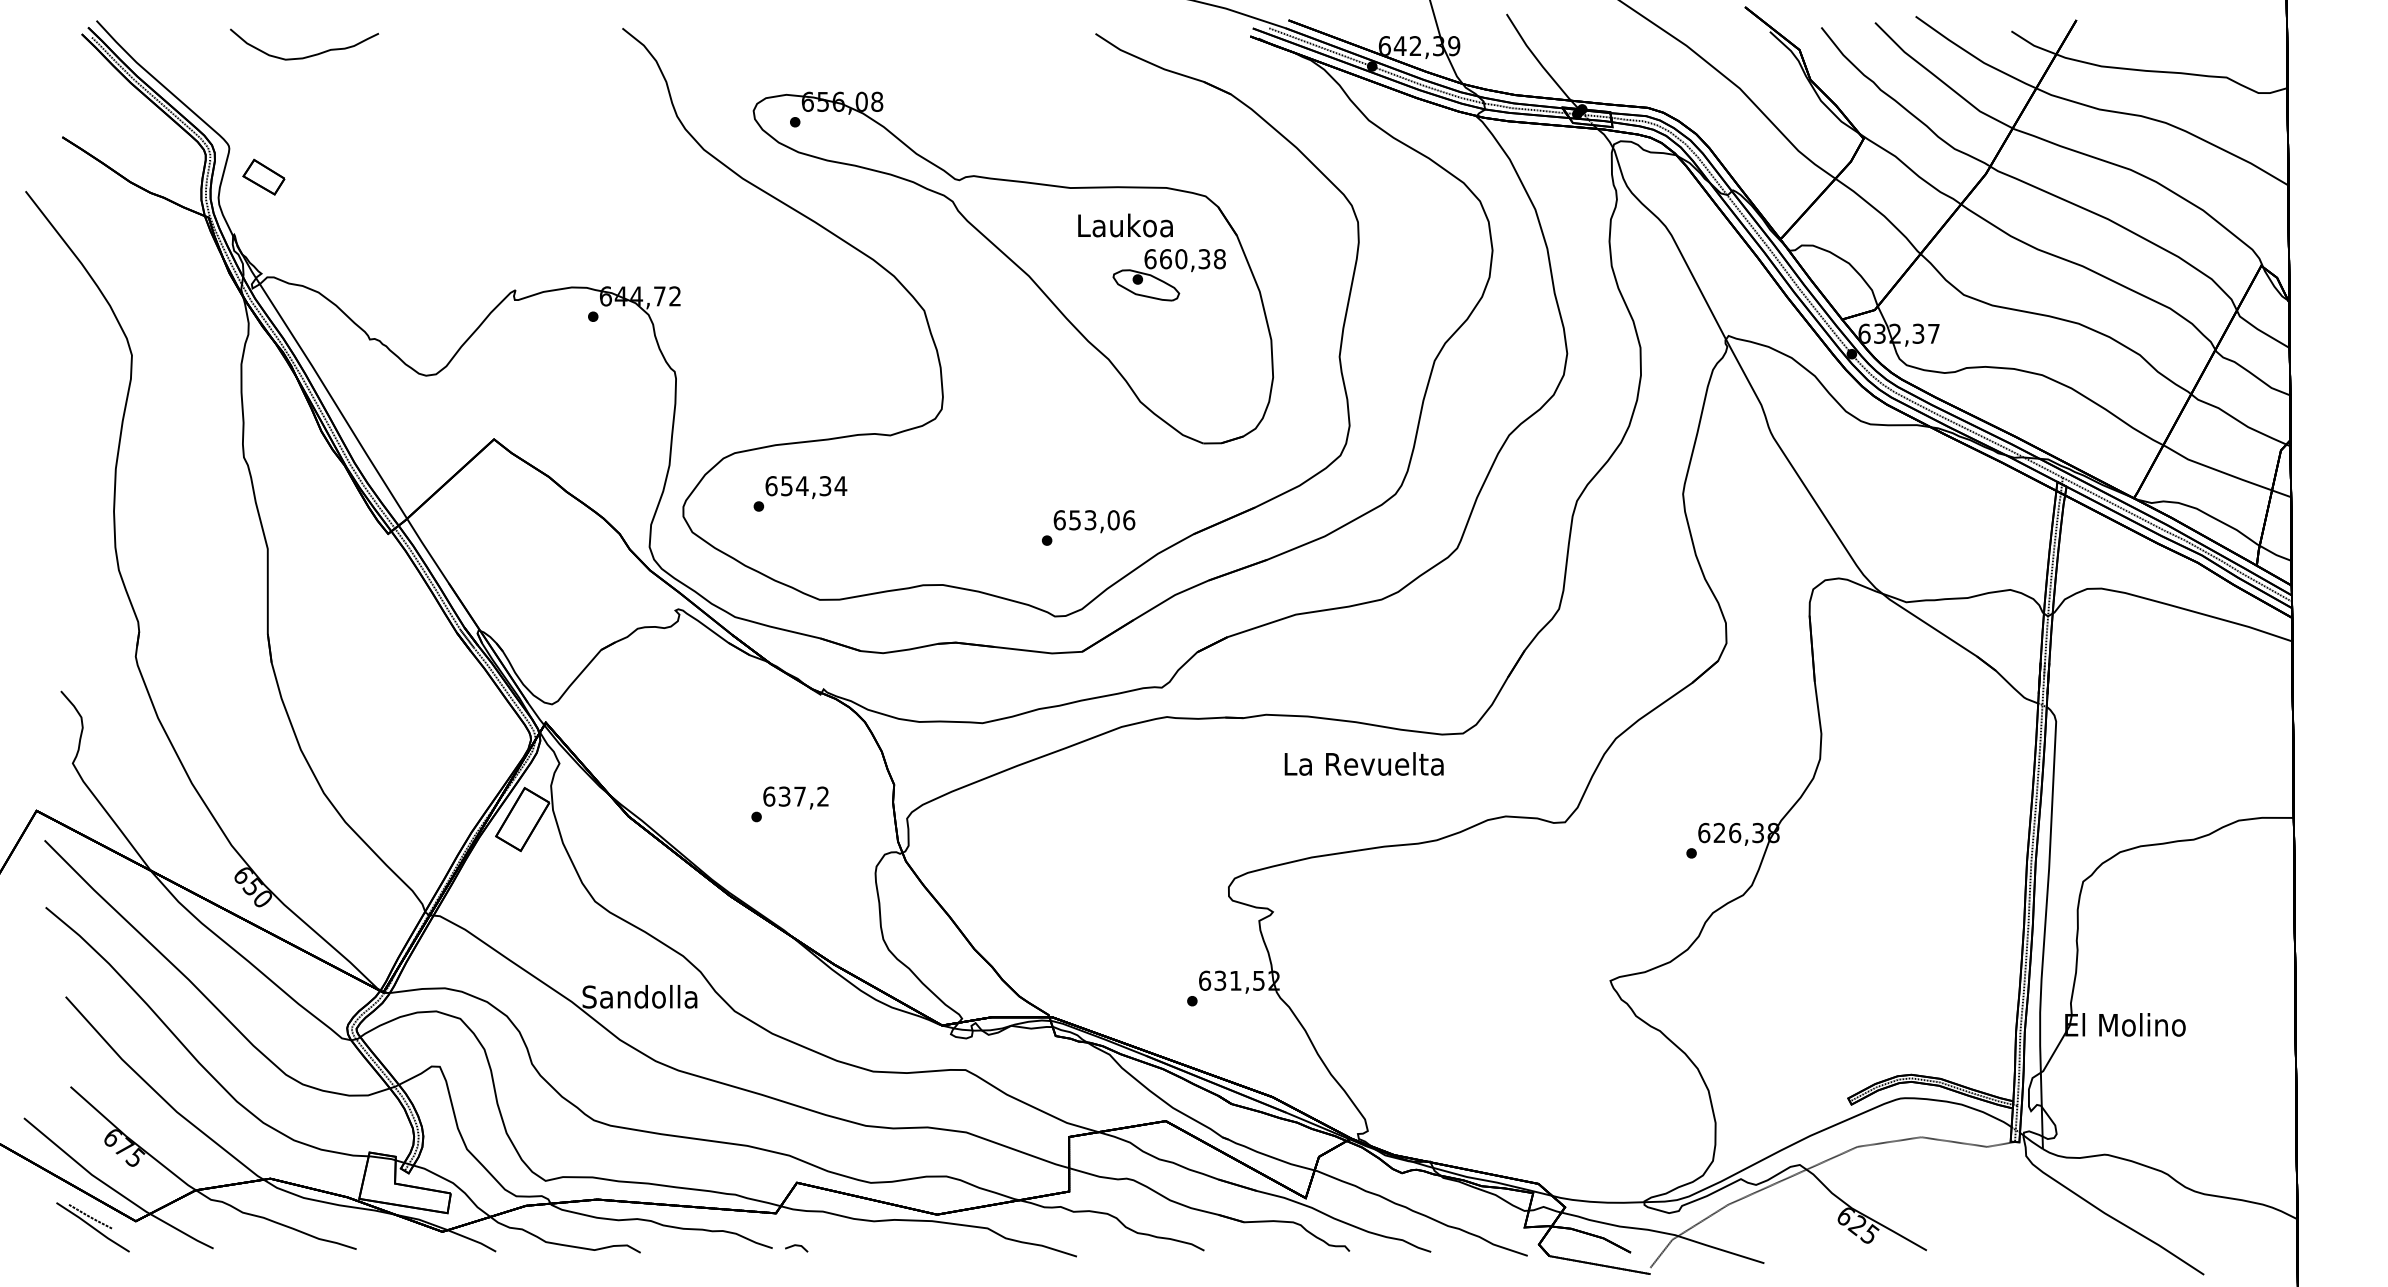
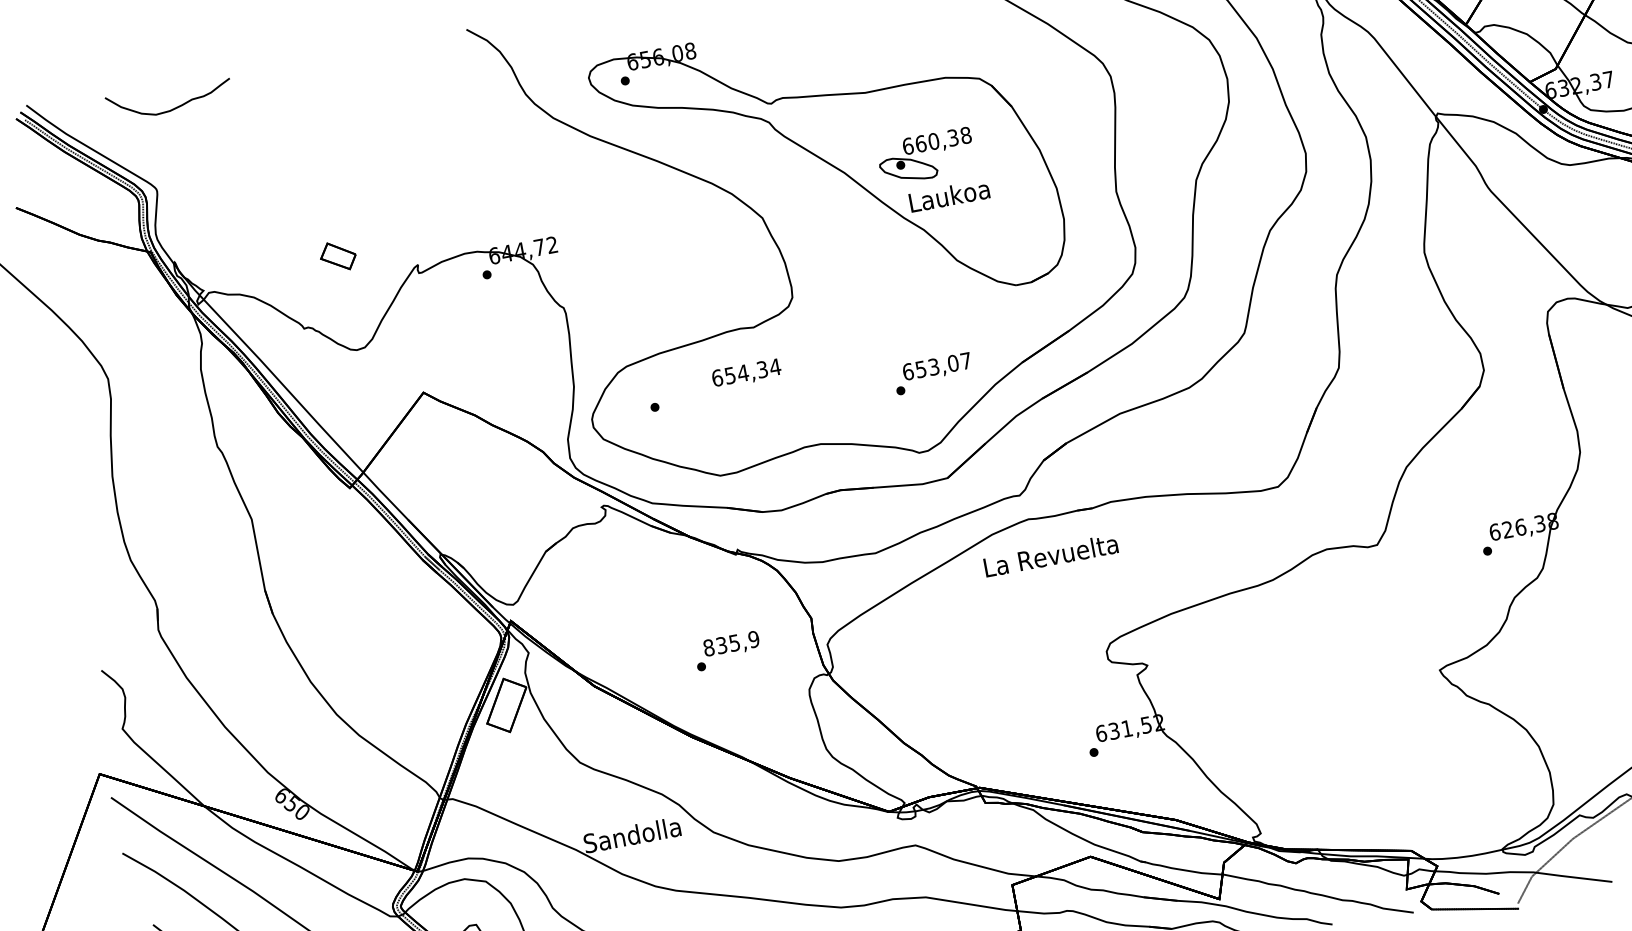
curve: (308, 55) -> (174, 107), moved
part: (263, 176) -> (337, 255), moved
text: (1125, 225) -> (949, 195), moved
part: (1167, 269) -> (923, 152), moved
text: (806, 487) -> (746, 373), moved
text: (1129, 520) -> (966, 361), 653,06 -> 653,07
text: (1363, 763) -> (1050, 555), moved
text: (796, 796) -> (731, 643), 637,2 -> 835,9

